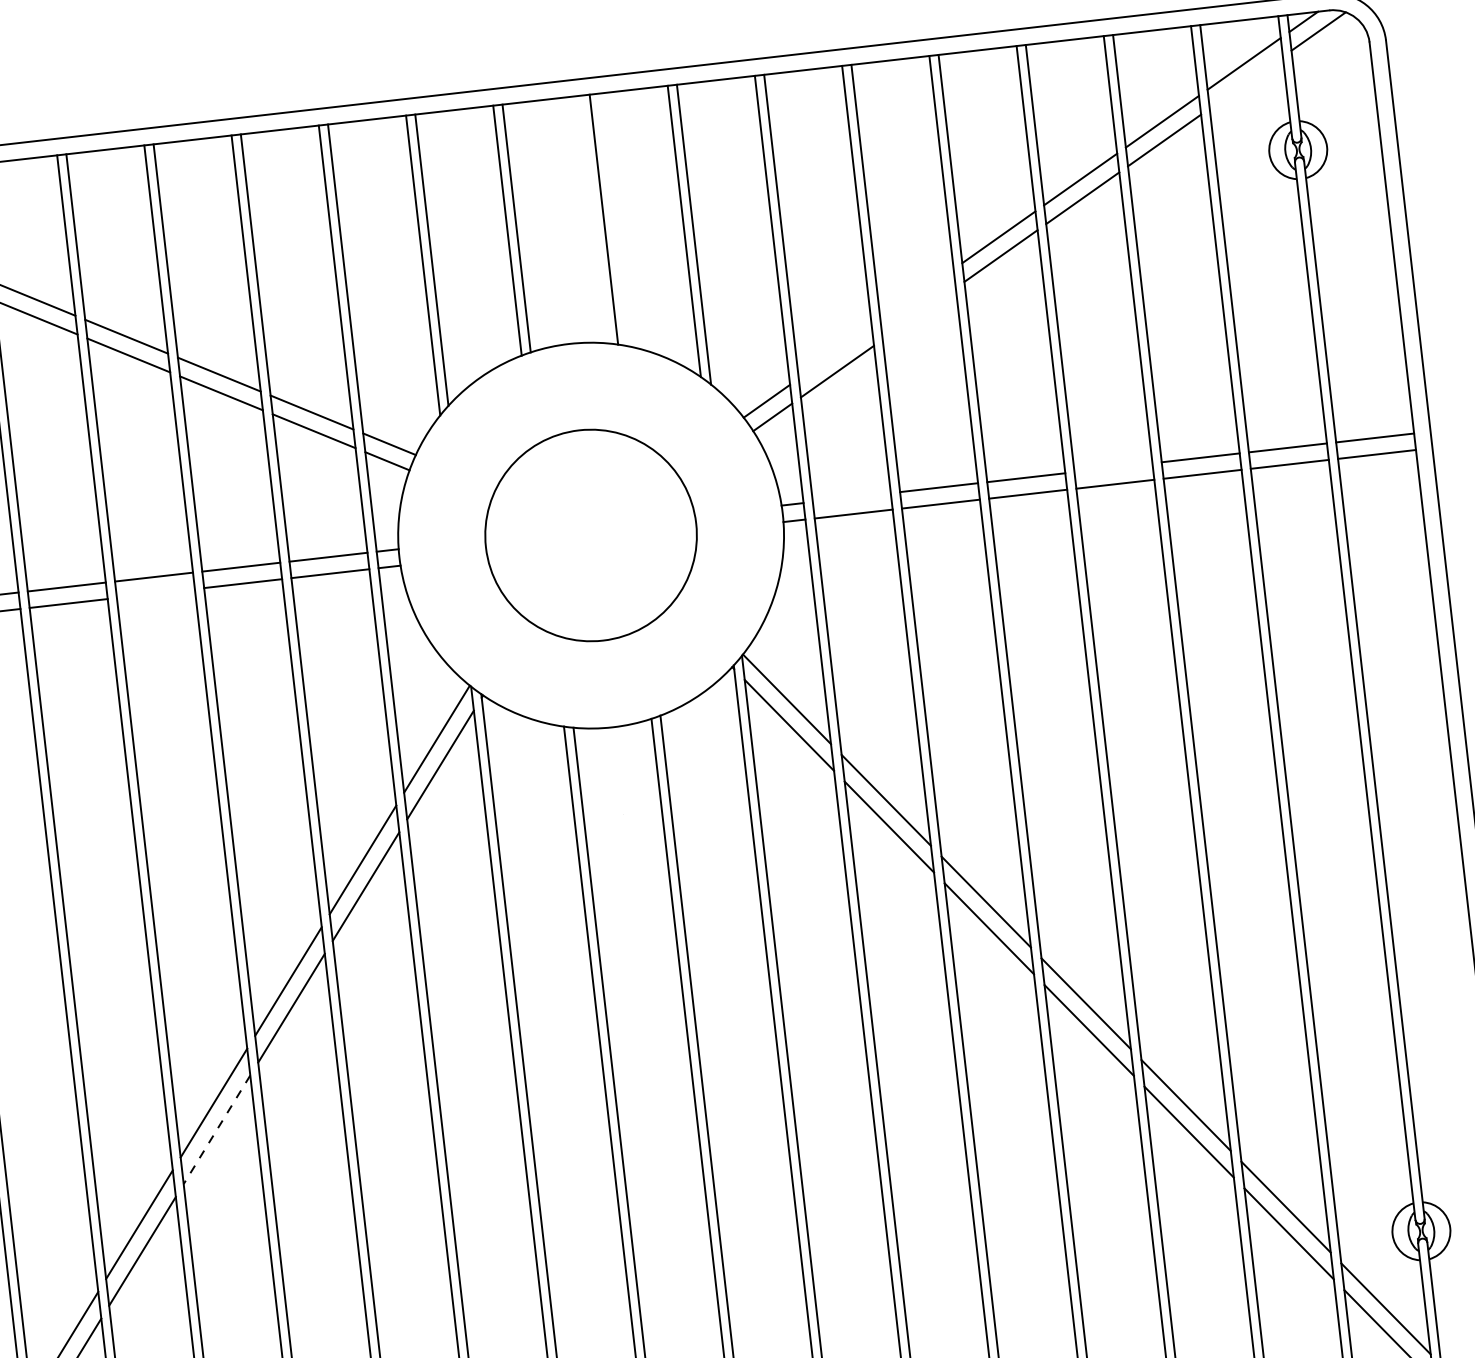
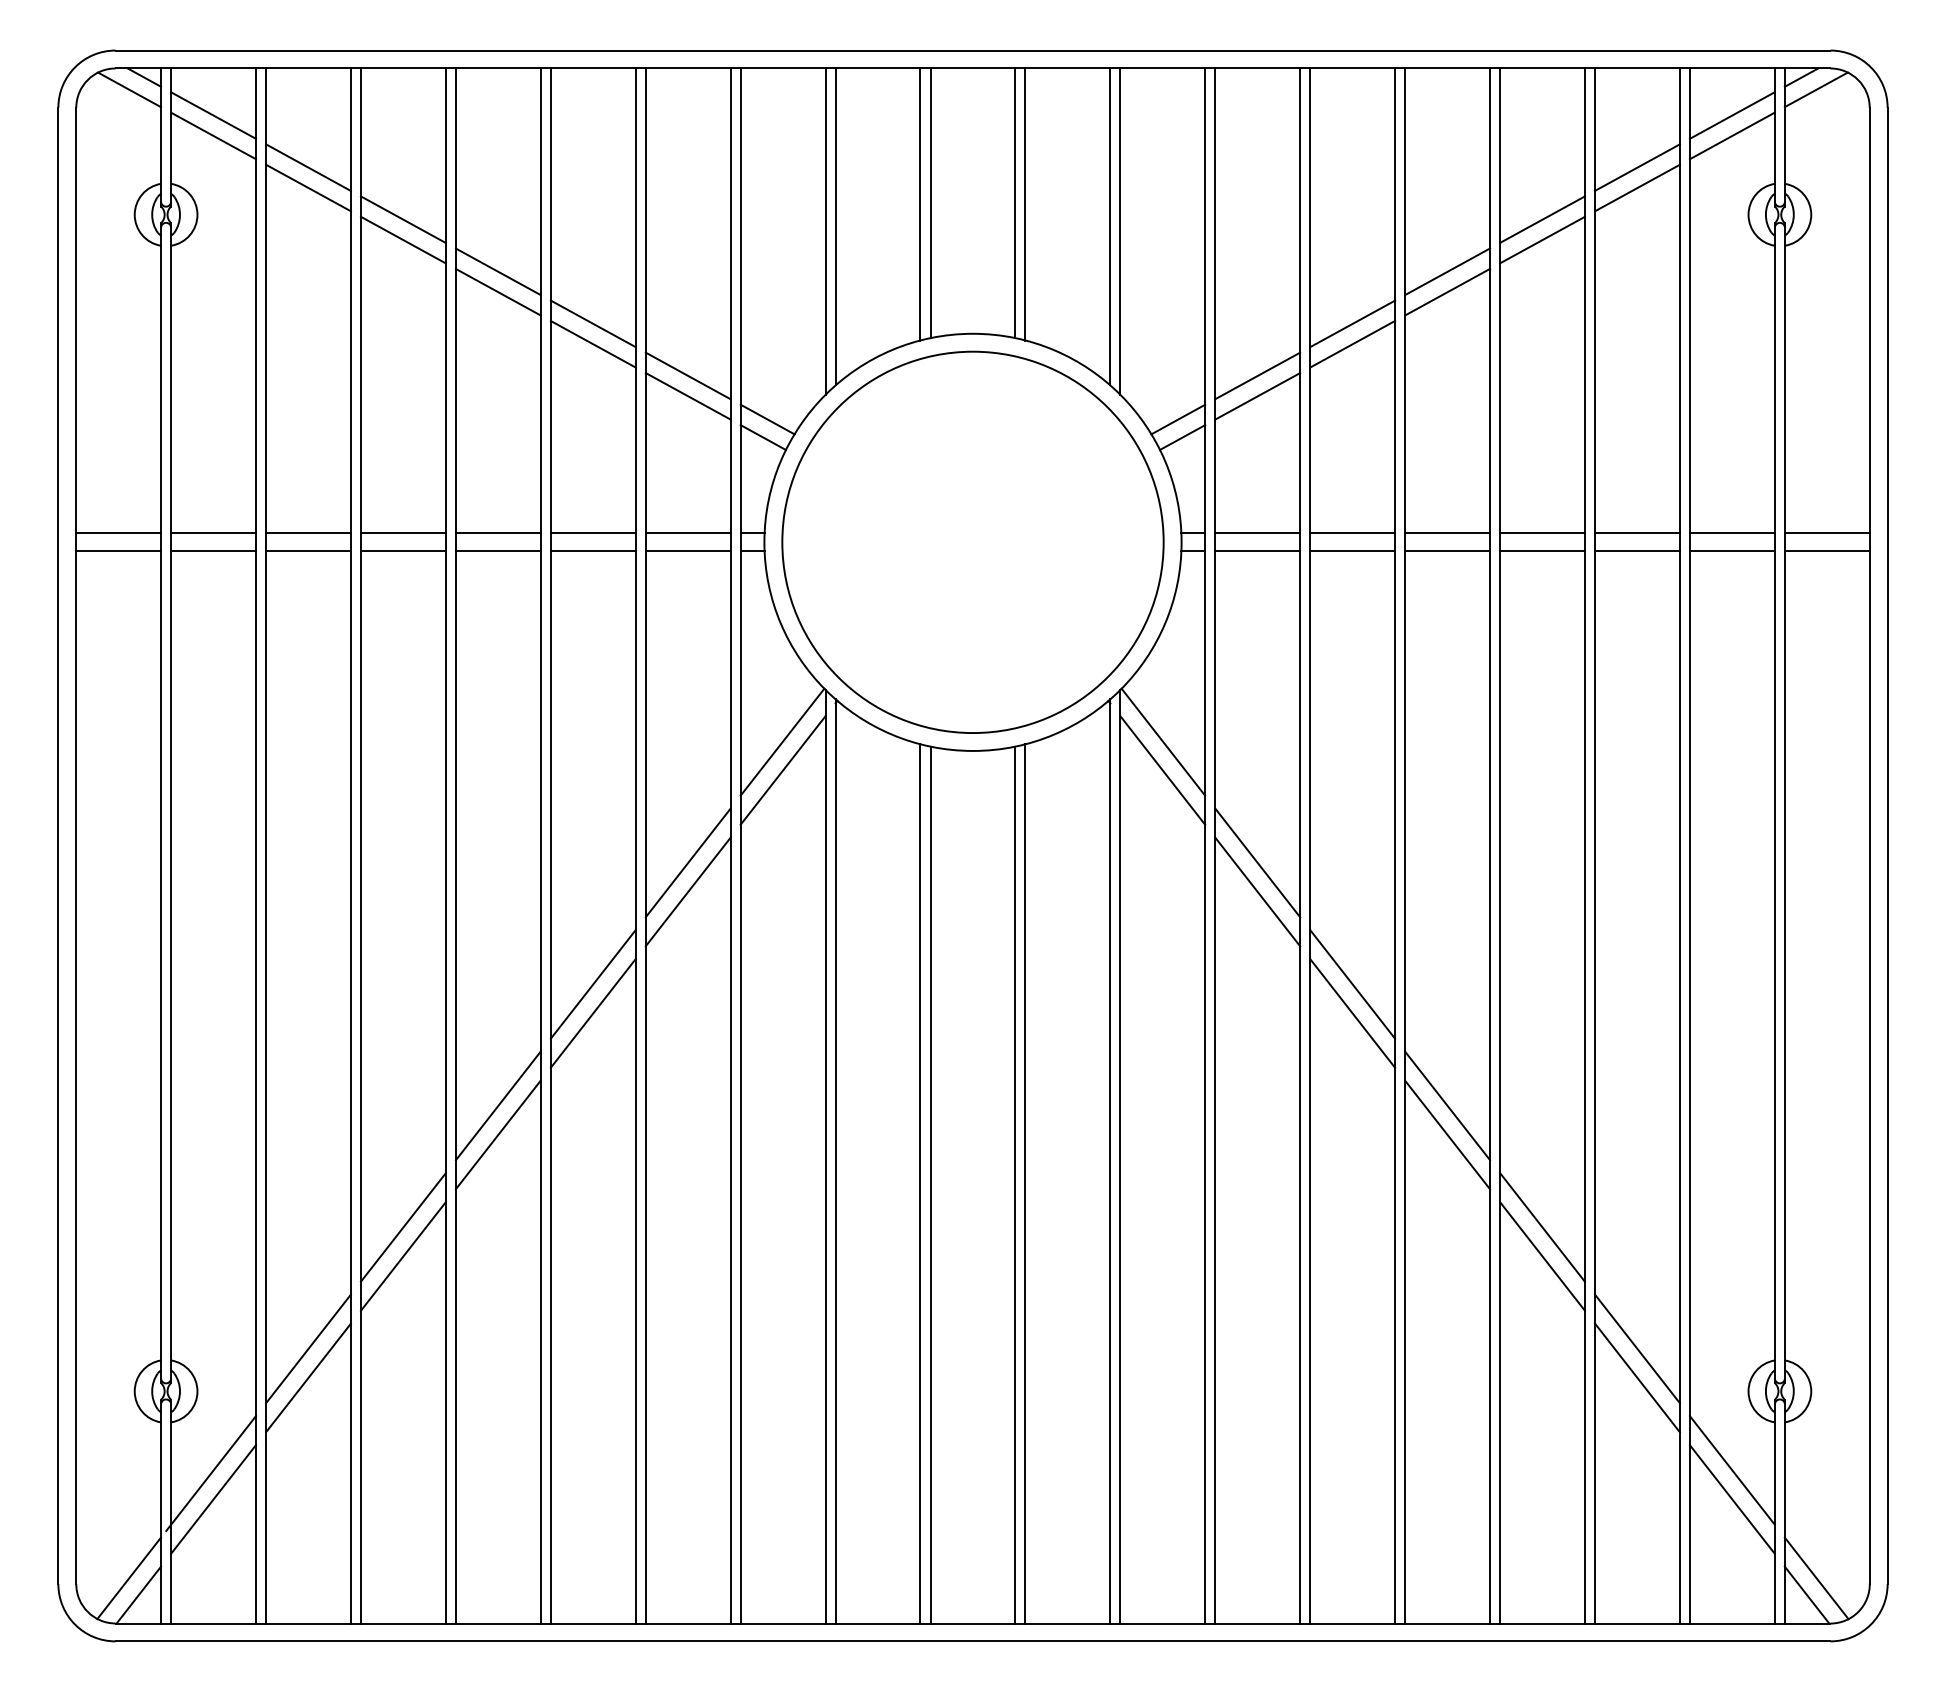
line: (1245, 82) -> (1731, 135), added
line: (594, 219) -> (1015, 203), added
line: (916, 294) -> (1352, 323), added
line: (919, 313) -> (1352, 343), added
line: (835, 352) -> (1257, 375), added
line: (1113, 467) -> (1542, 533), added
line: (851, 497) -> (1257, 533), added
circle: (590, 534) -> (972, 541), size x1.67
line: (155, 593) -> (497, 551), added
line: (217, 1129) -> (498, 1134), dashed -> solid

